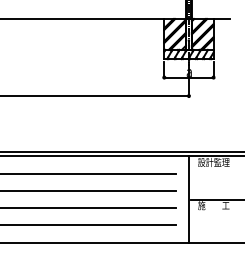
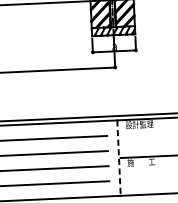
line: (188, 200) -> (118, 158), solid -> dashed

